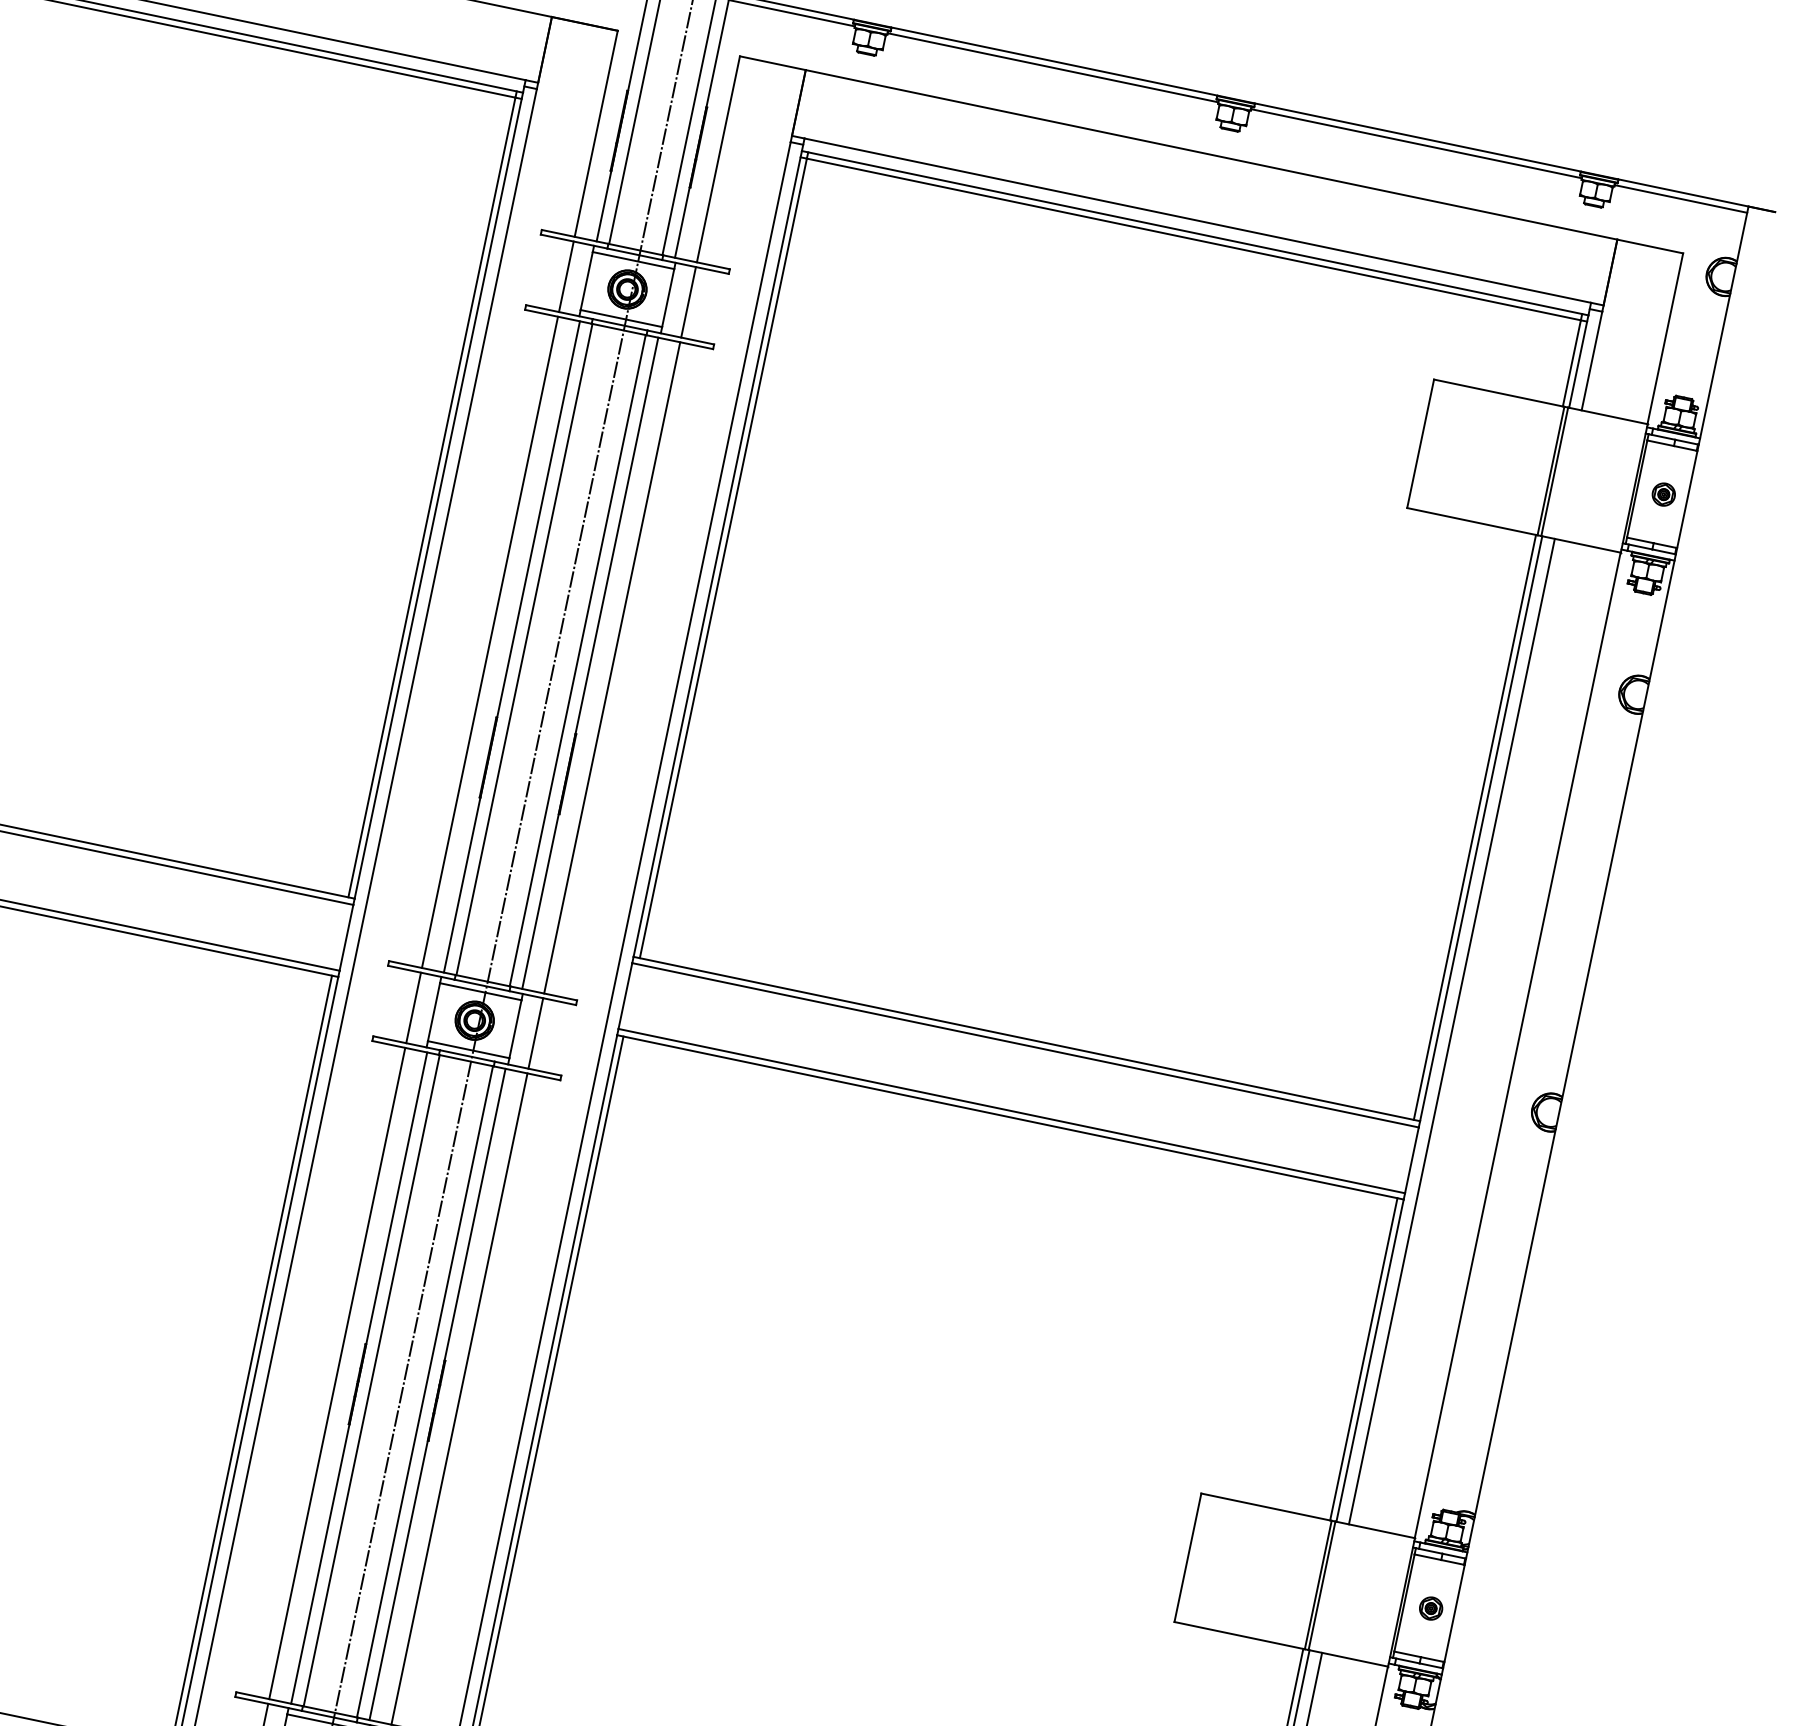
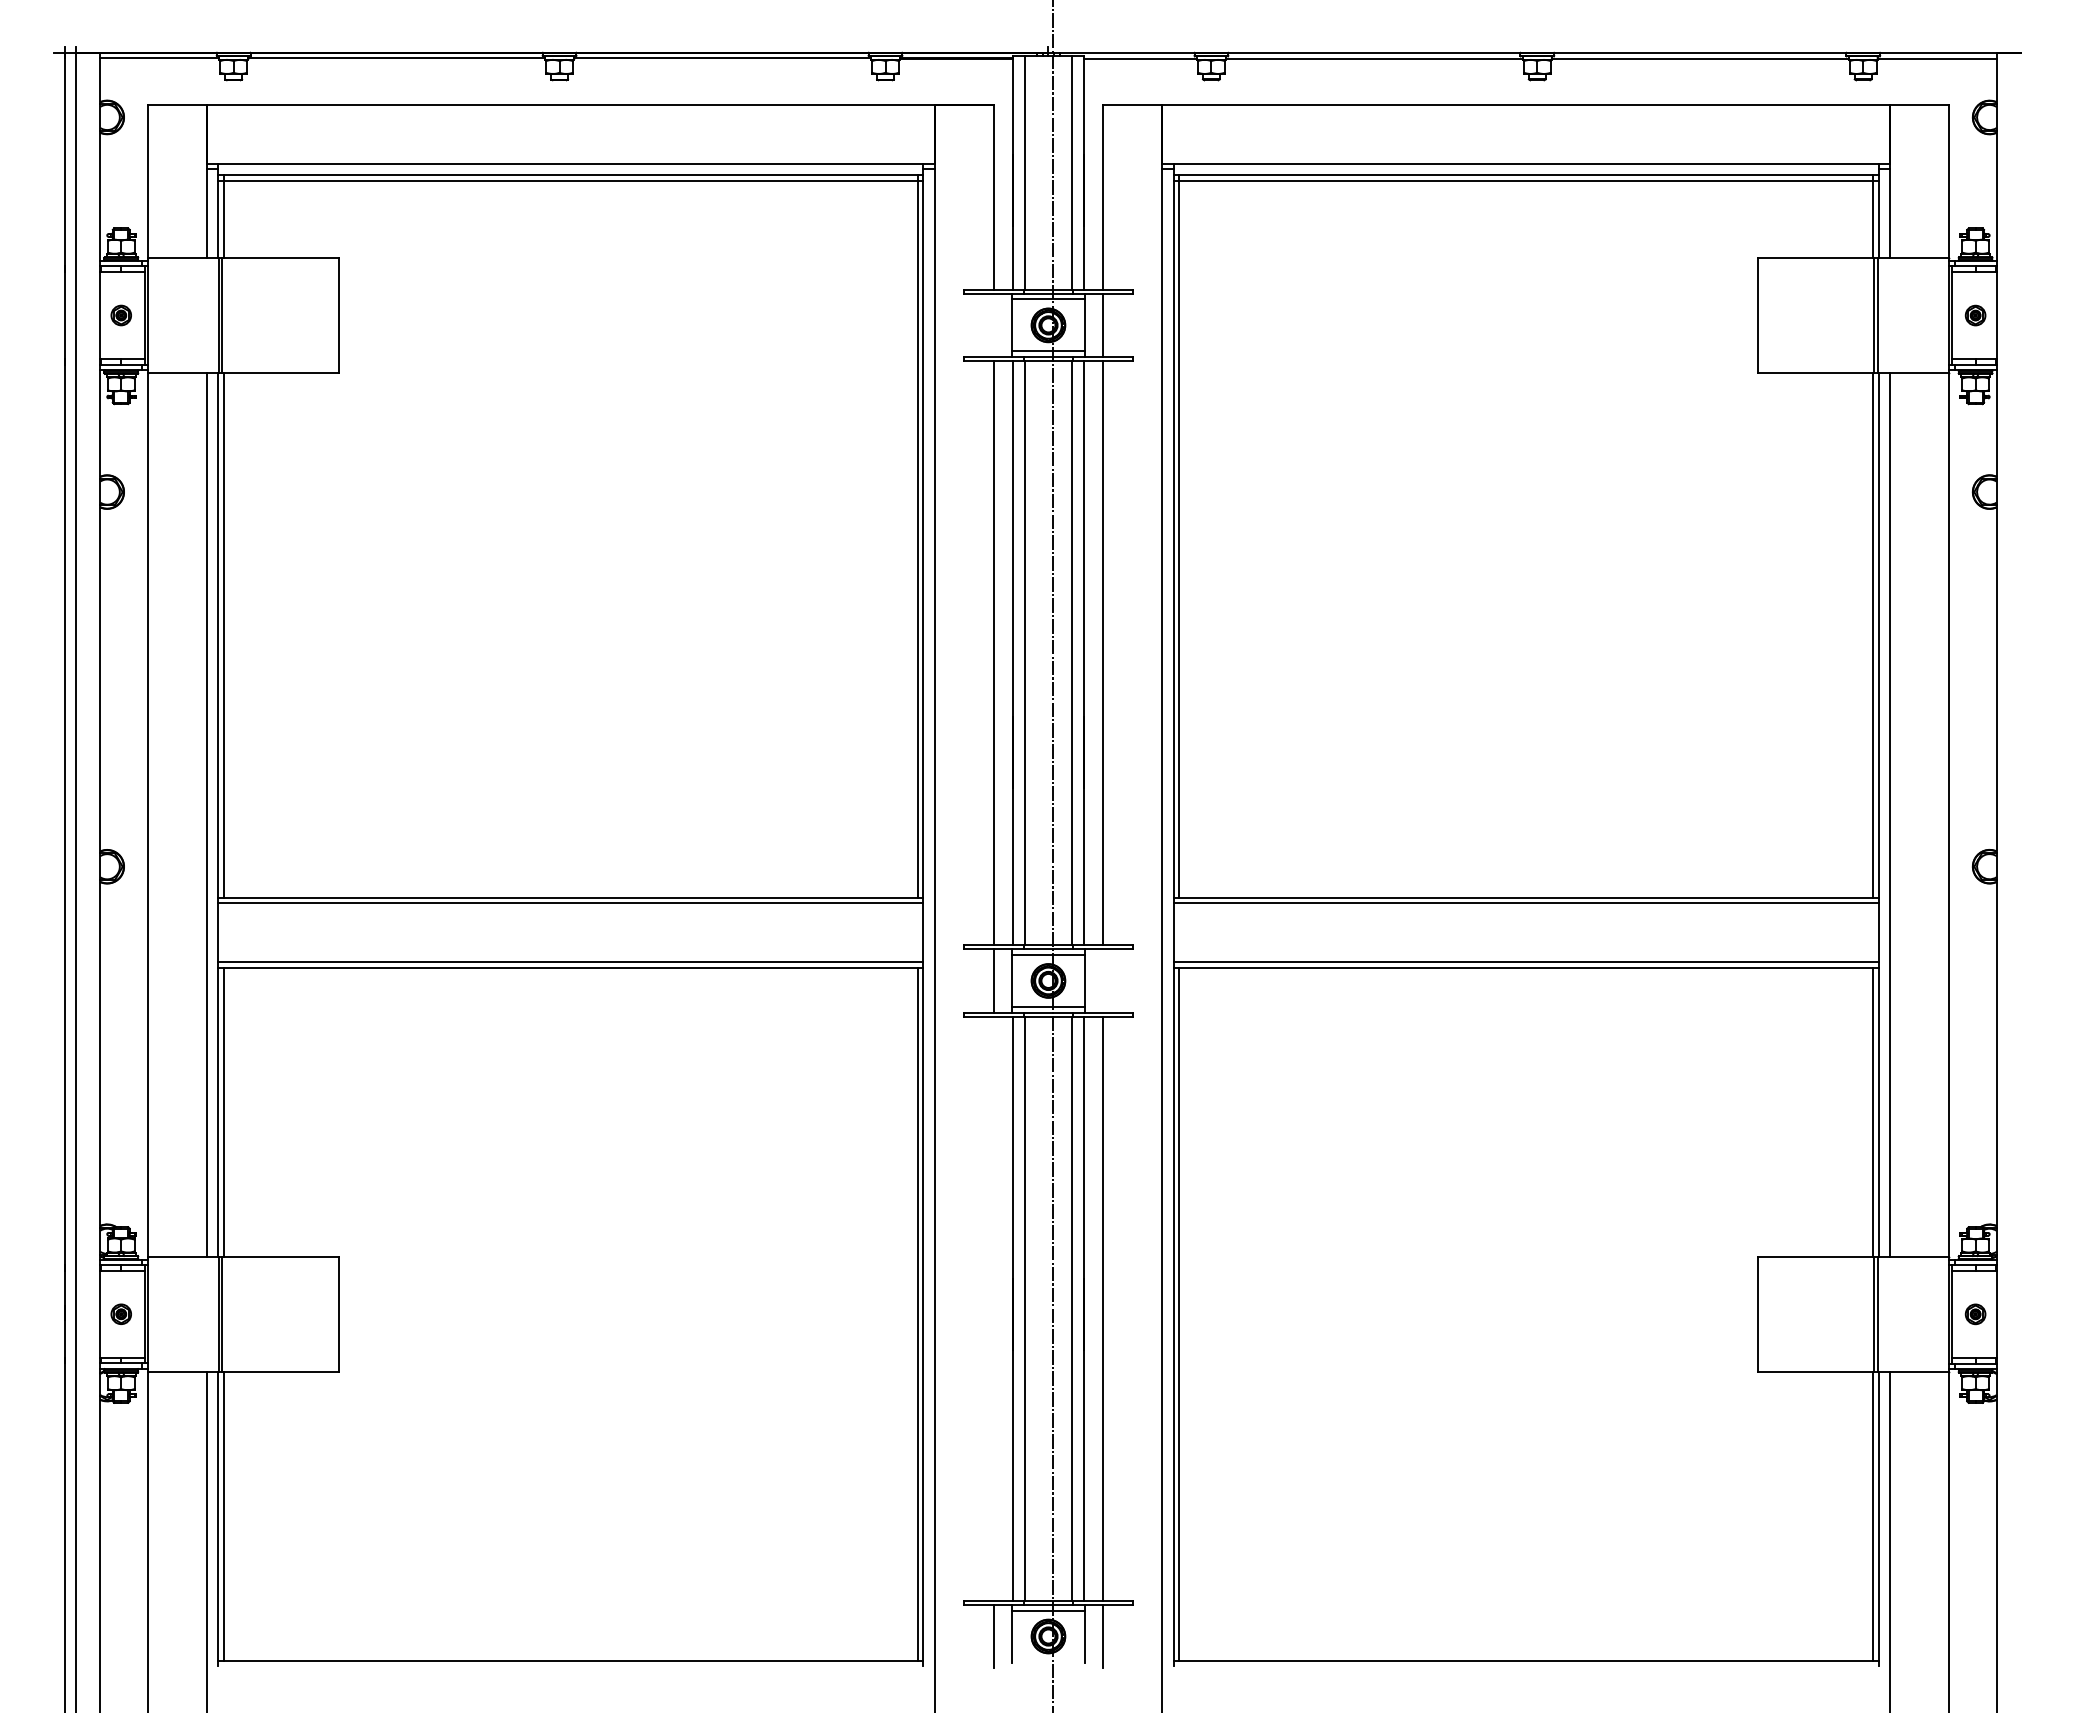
line: (566, 276) -> (993, 325), removed
line: (536, 1033) -> (1103, 980), removed
line: (337, 1373) -> (993, 1308), removed

